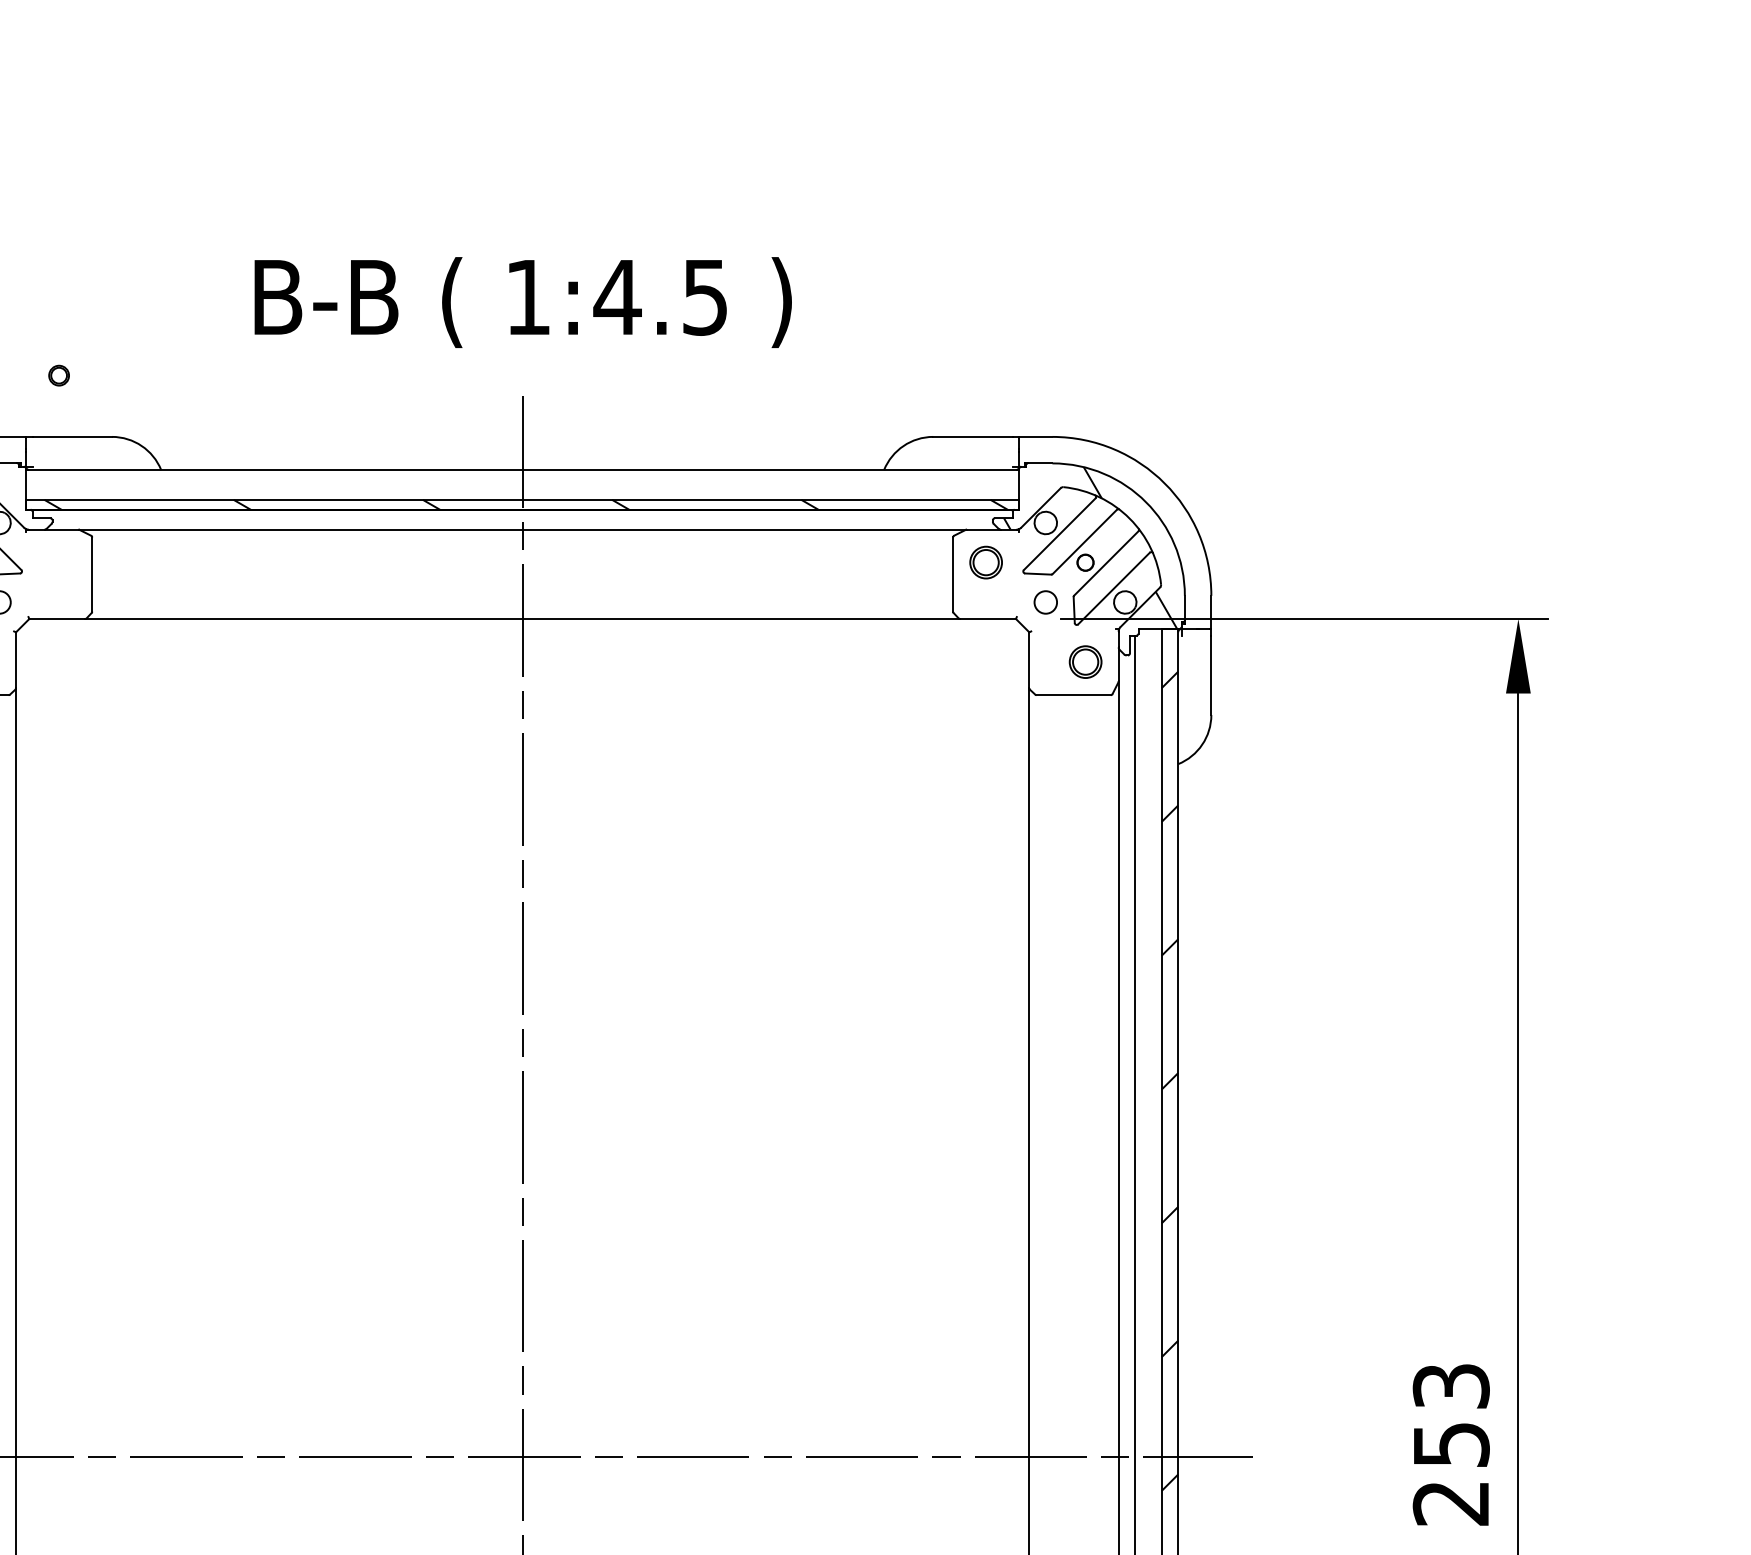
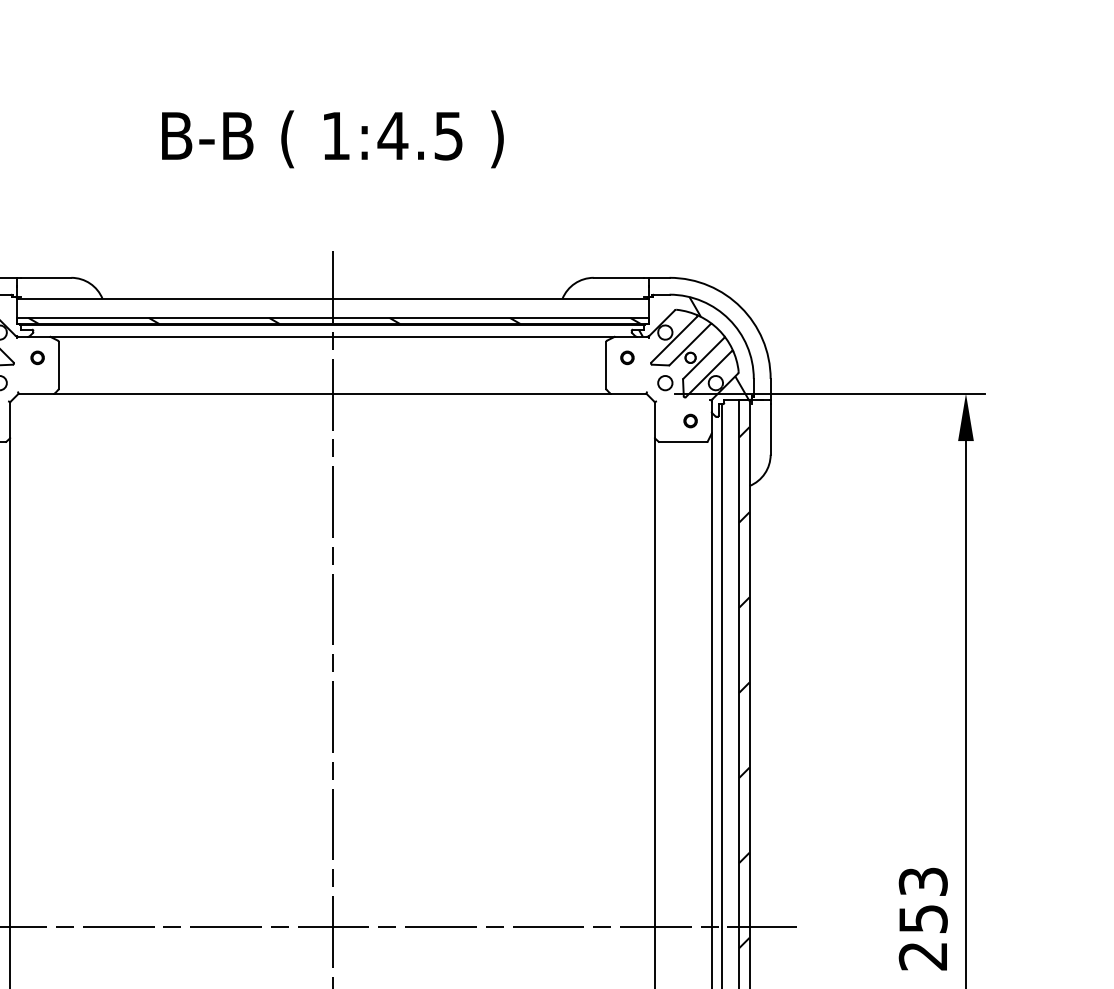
text: (522, 302) -> (332, 139), moved
part: (58, 375) -> (37, 357), moved
part: (986, 562) -> (627, 357), size x0.62
part: (1085, 661) -> (690, 420), size x0.62

